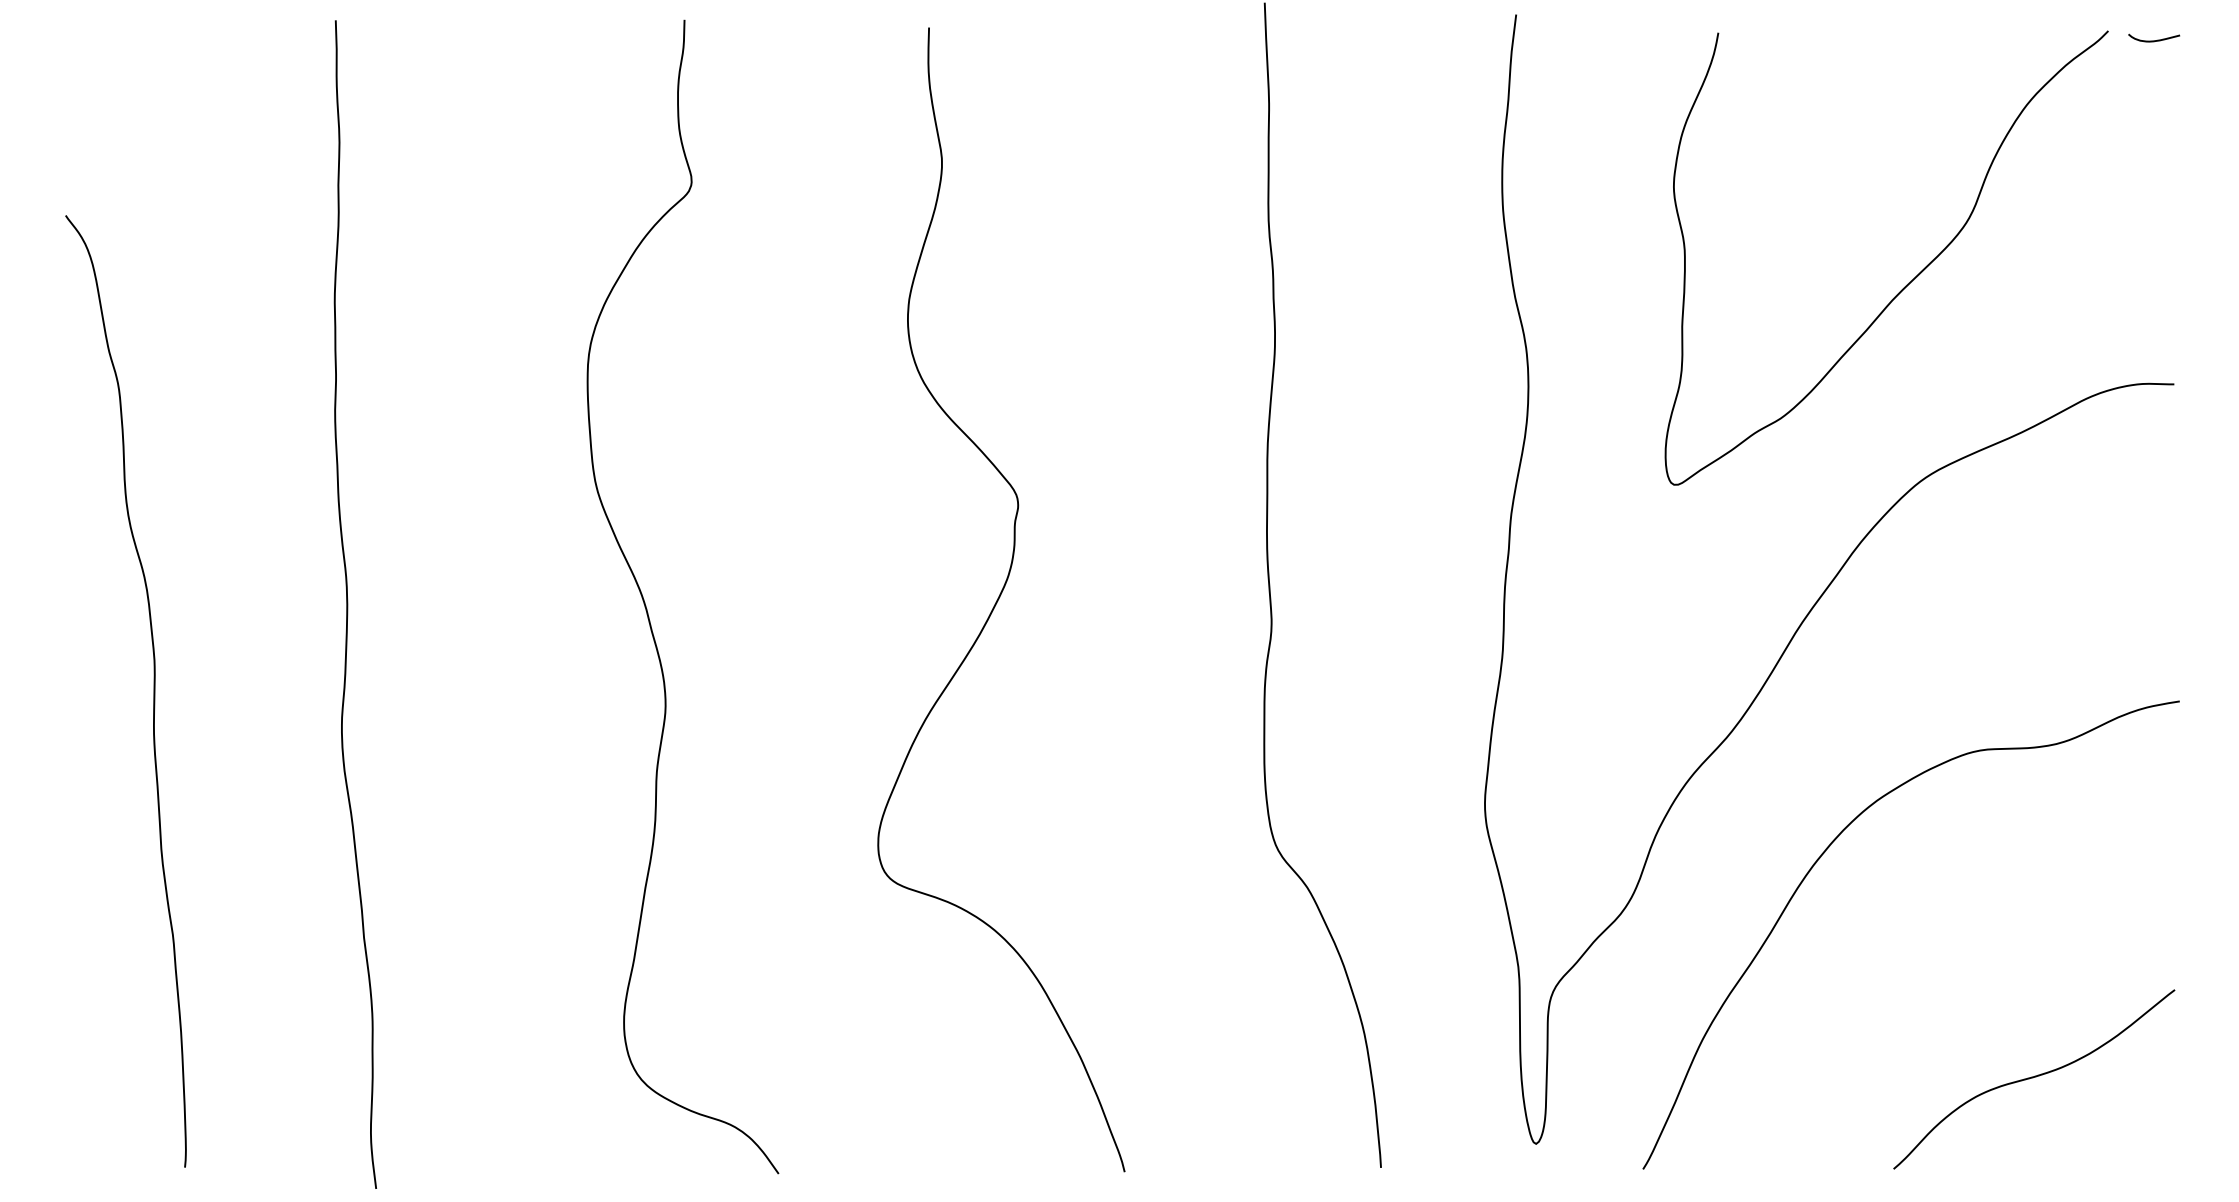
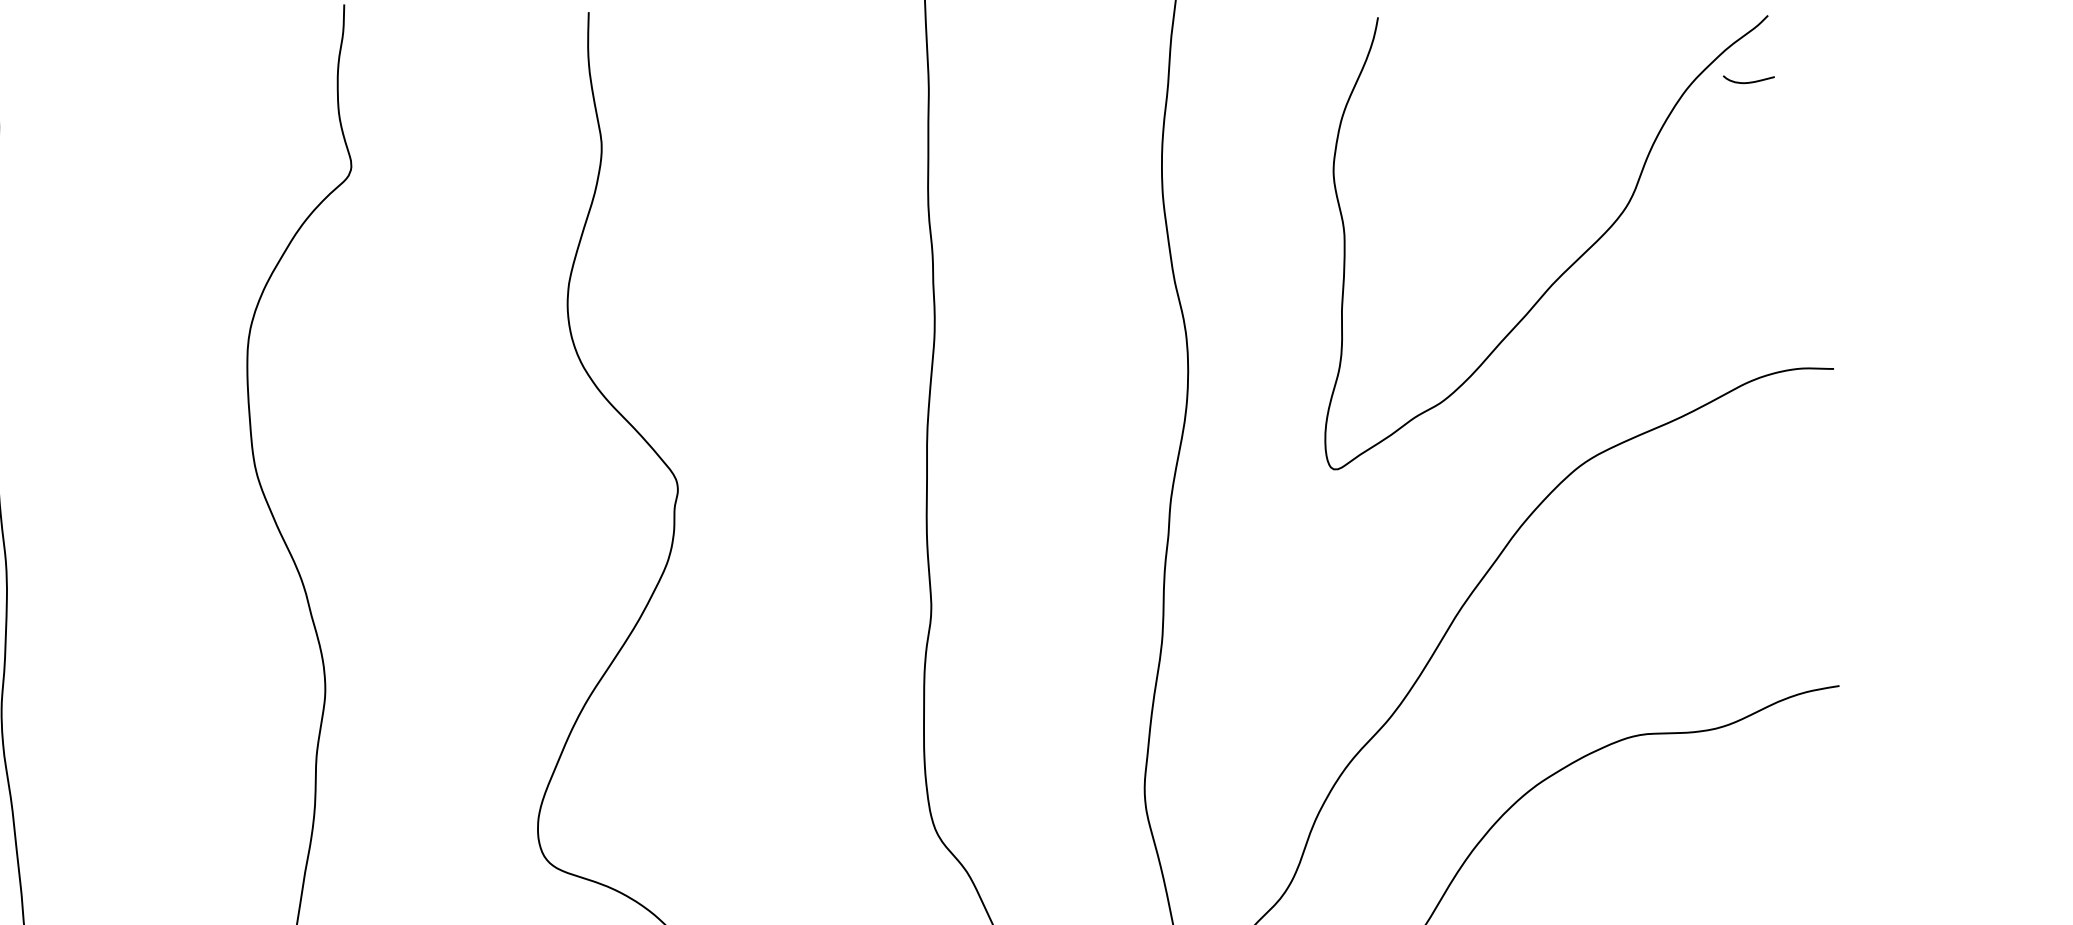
curve: (2154, 40) -> (1749, 82), moved

